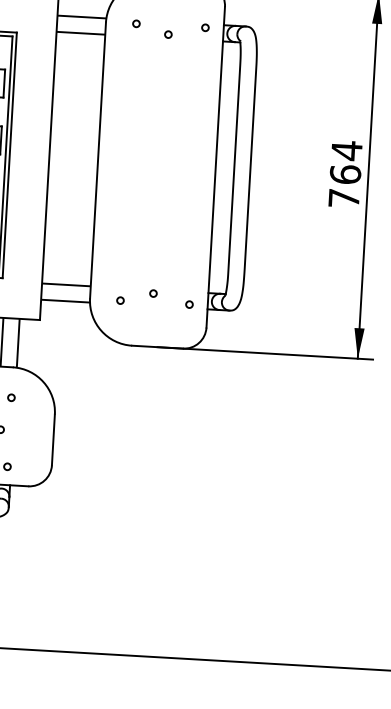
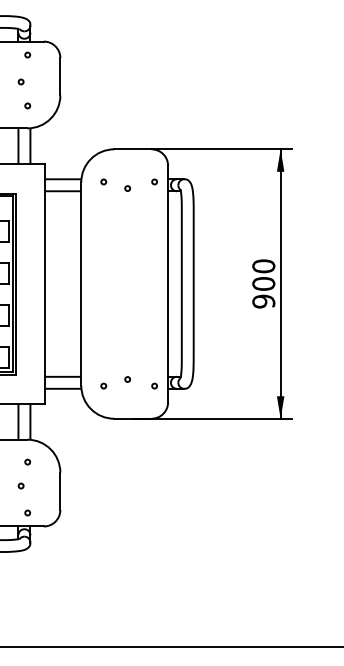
text: (345, 173) -> (263, 283), 764 -> 900

